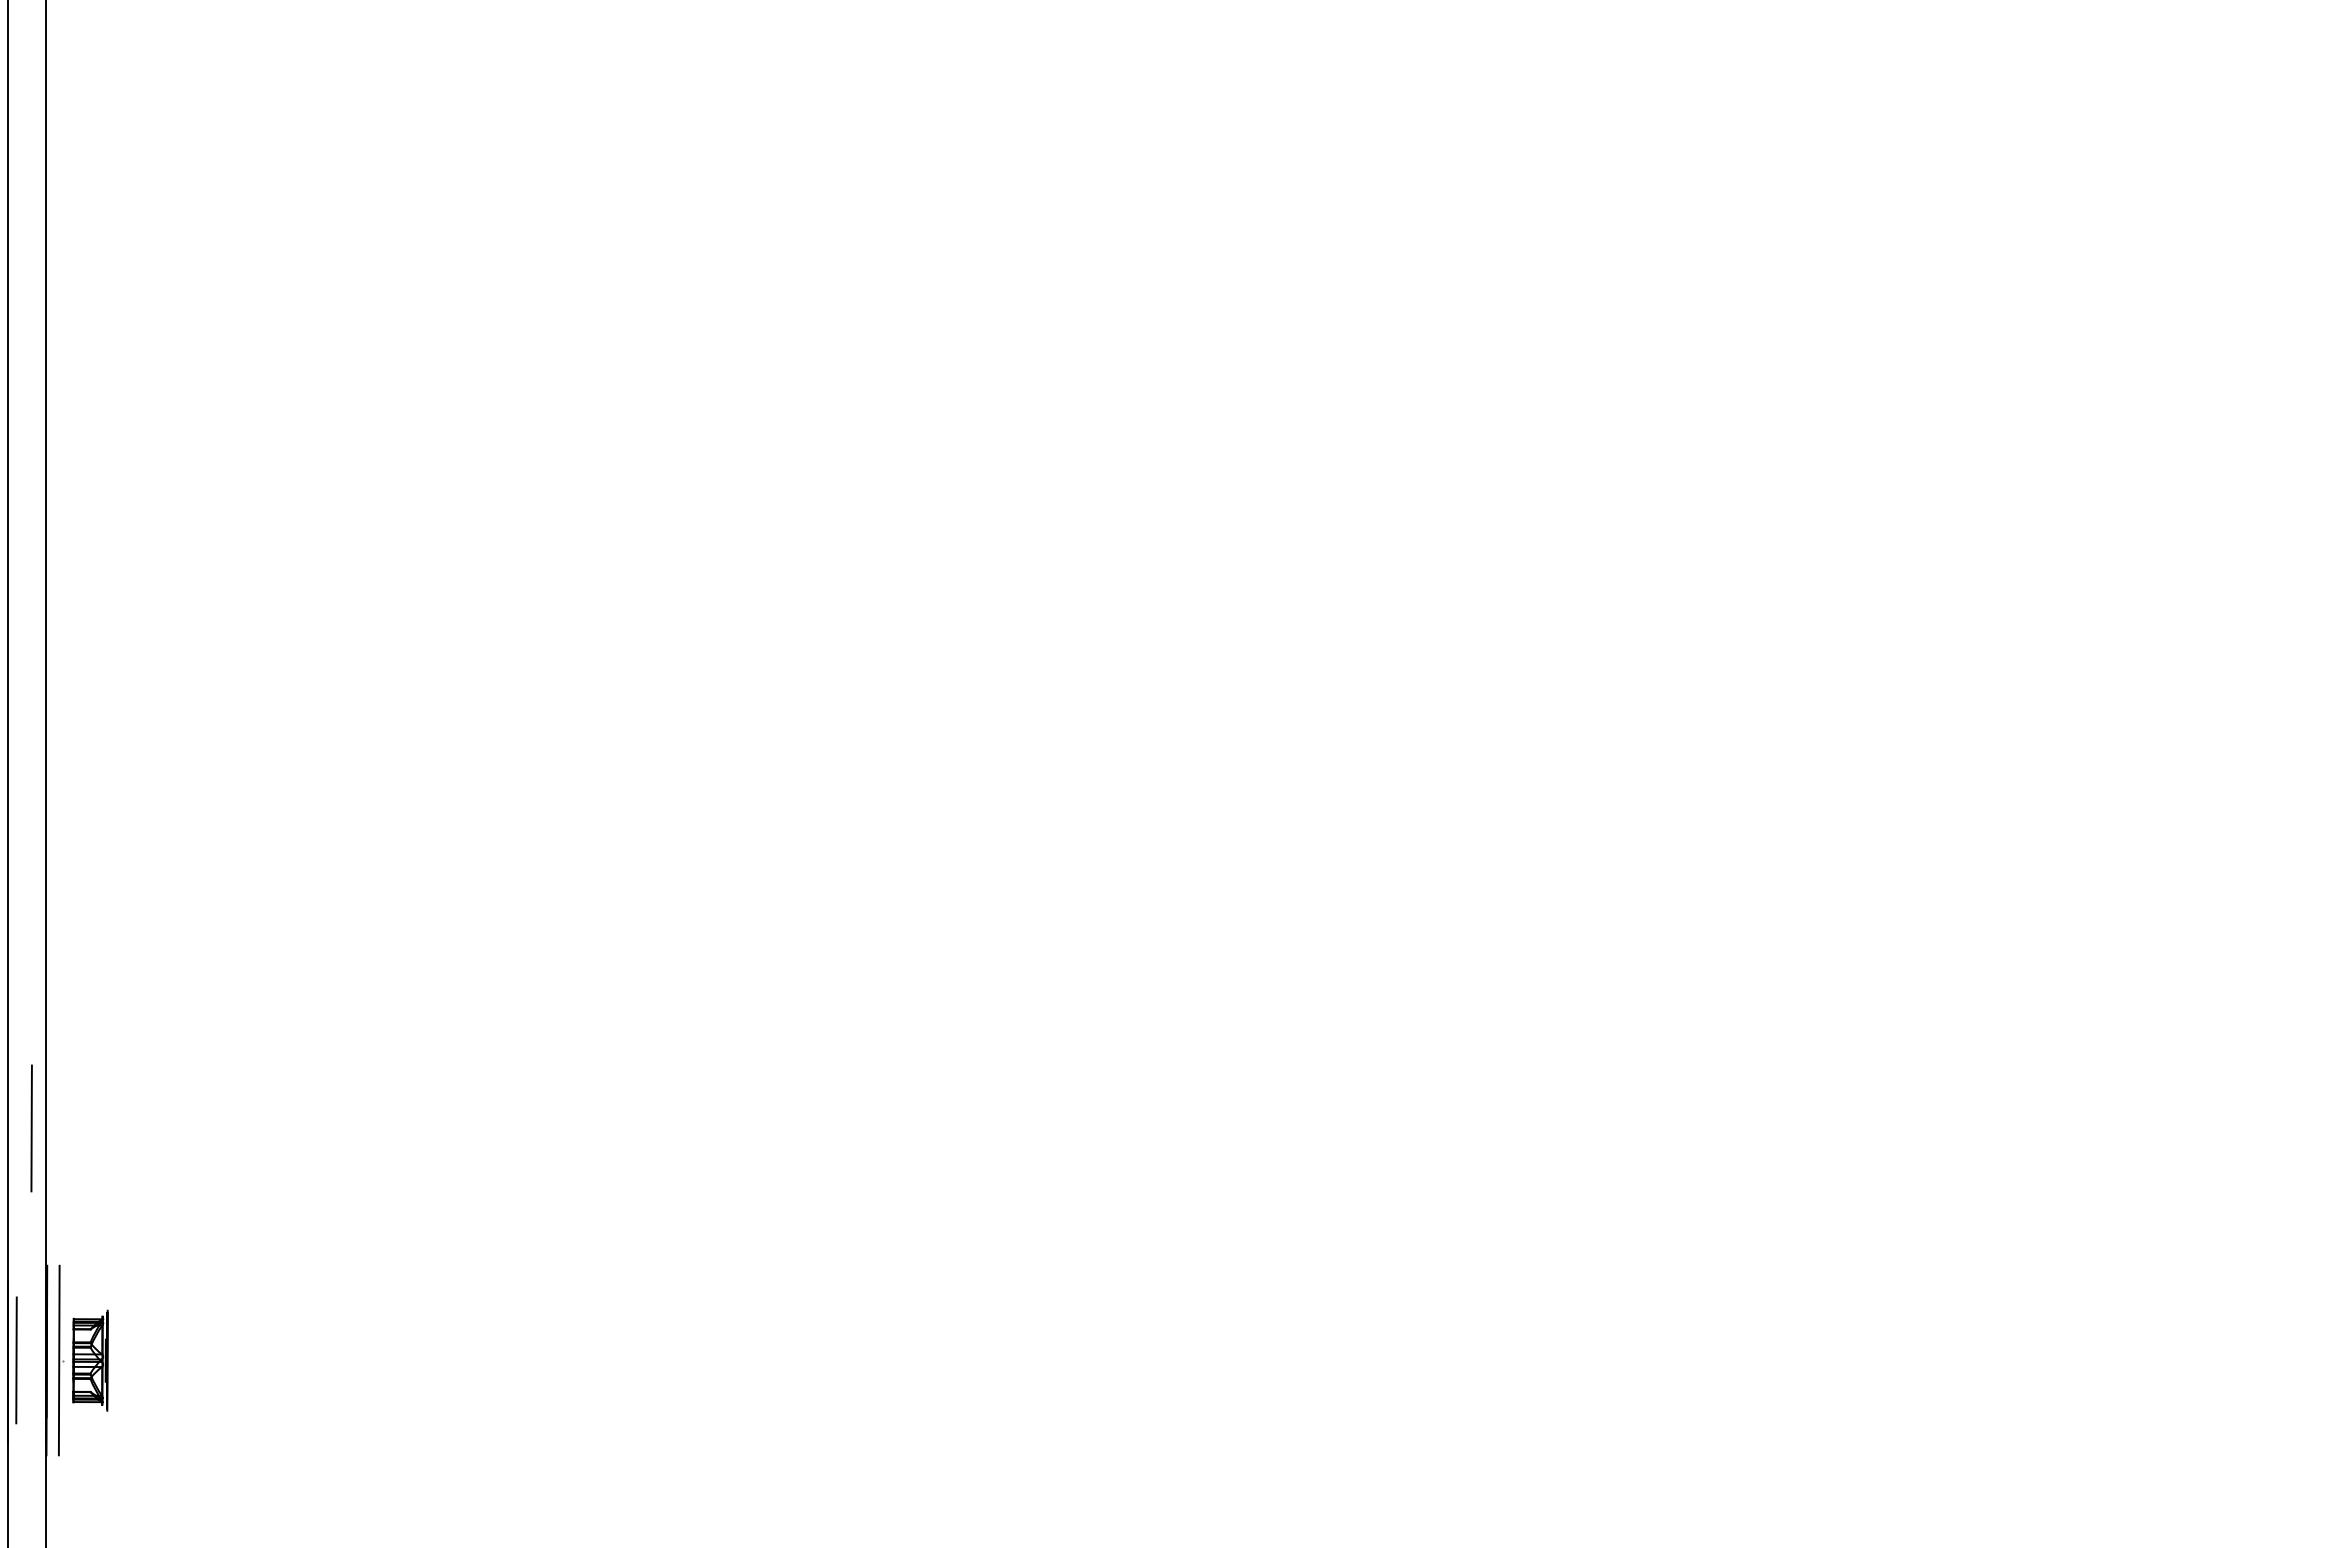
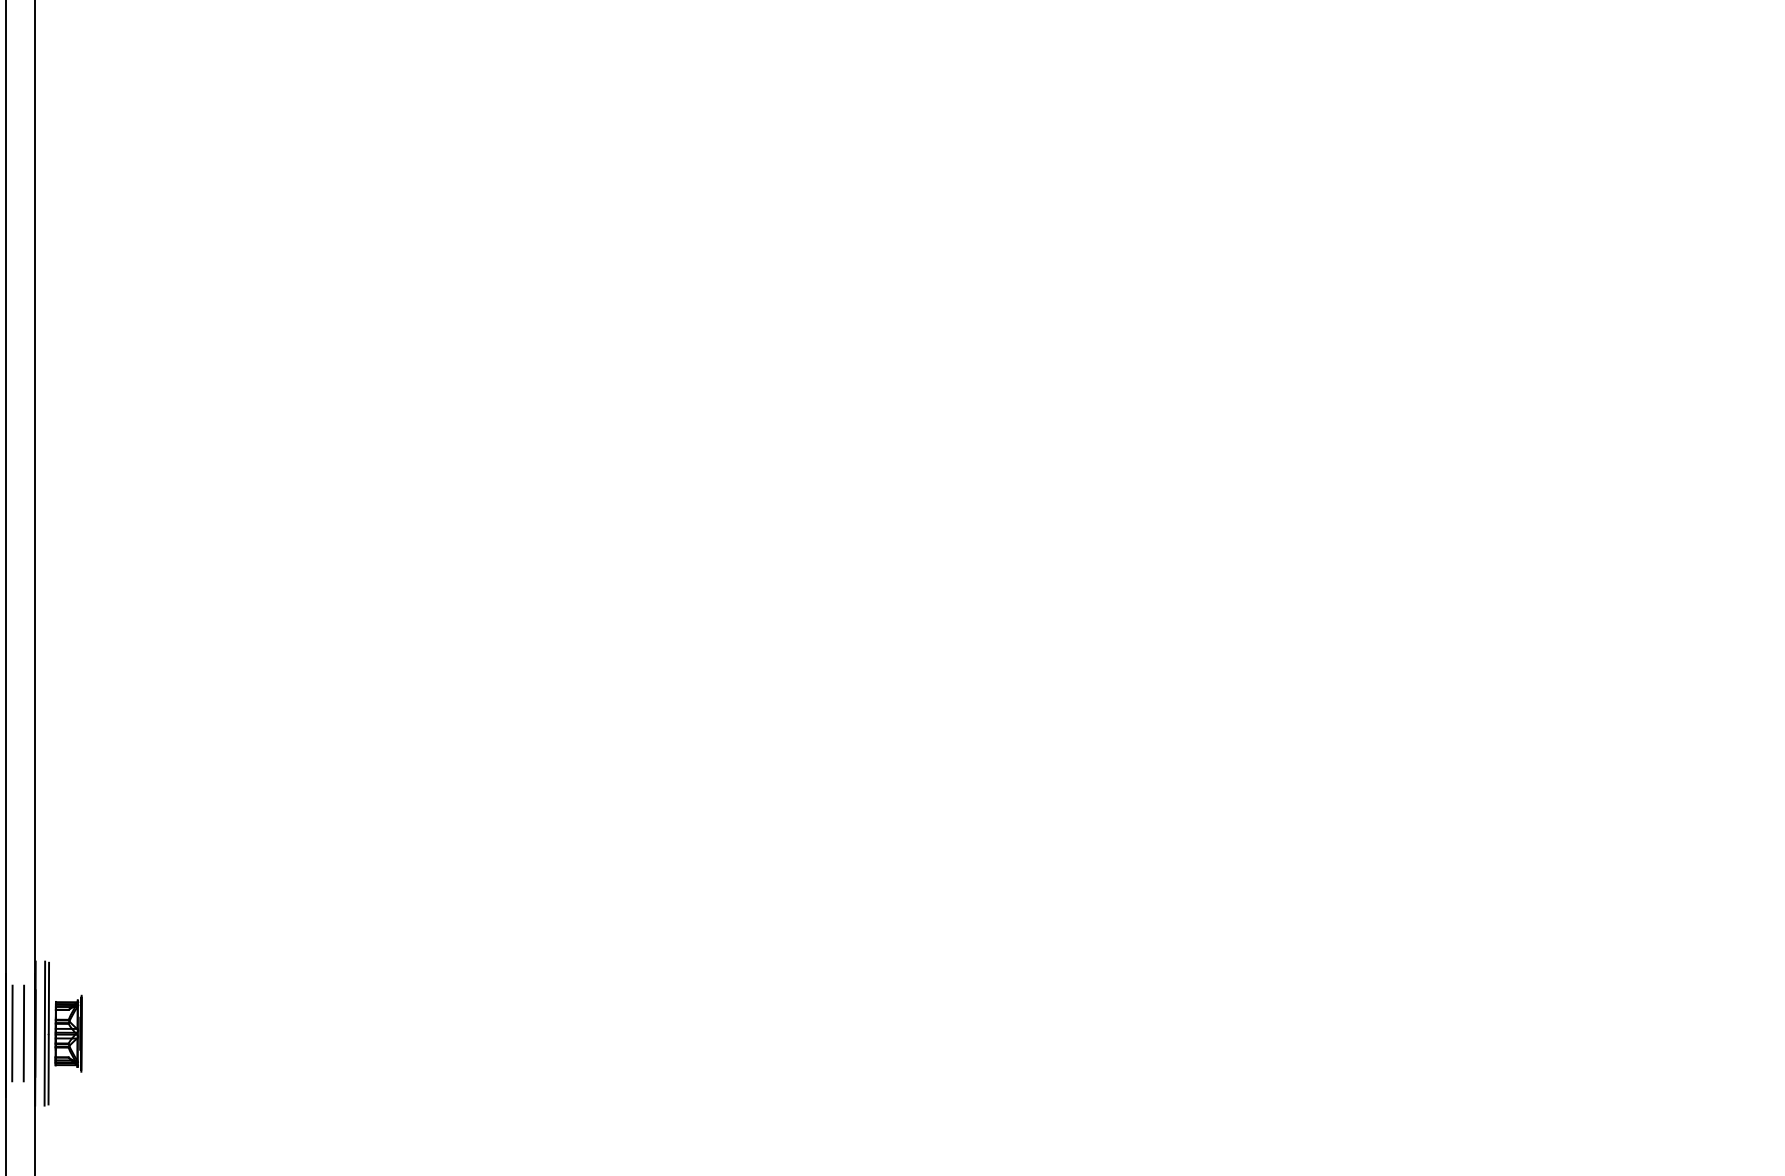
line: (31, 1128) -> (23, 1033), moved
line: (64, 1360) -> (48, 1033), added

